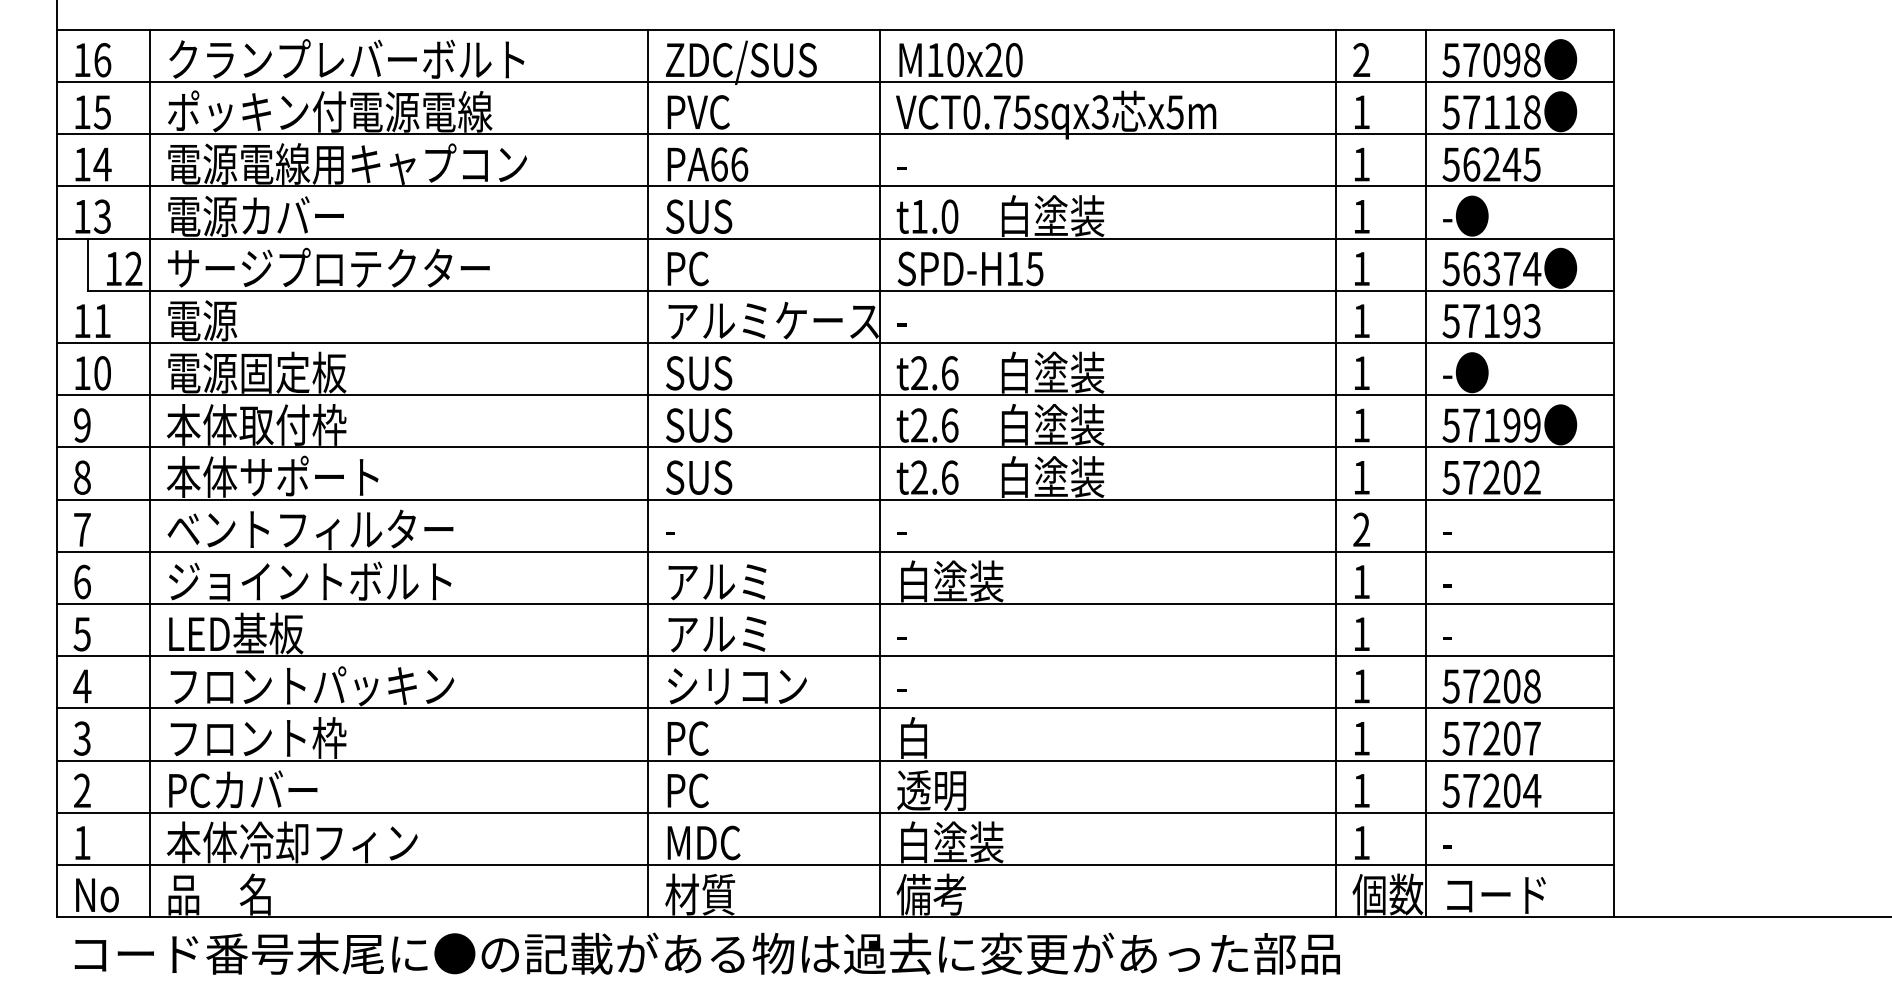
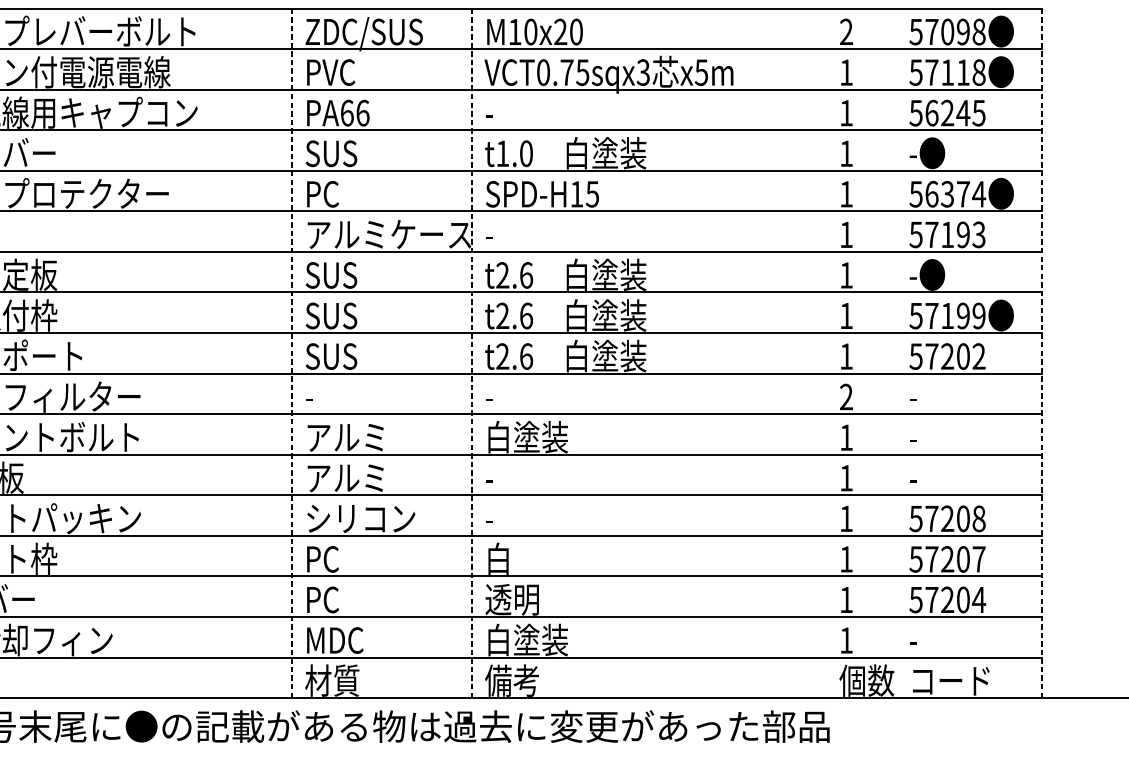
line: (648, 473) -> (292, 353), solid -> dashed
line: (880, 473) -> (472, 353), solid -> dashed
line: (1336, 473) -> (826, 353), removed
line: (1425, 473) -> (896, 353), removed
line: (1613, 473) -> (1042, 353), solid -> dashed

